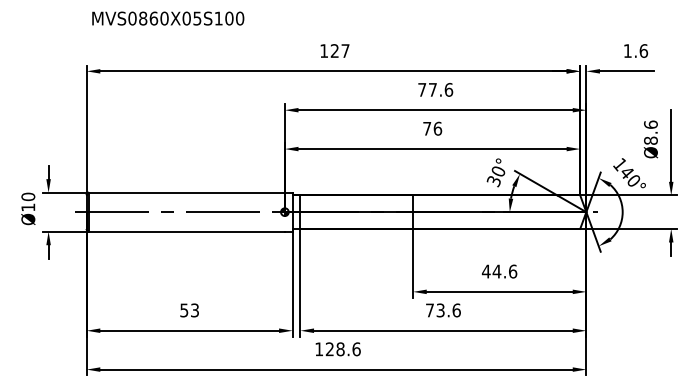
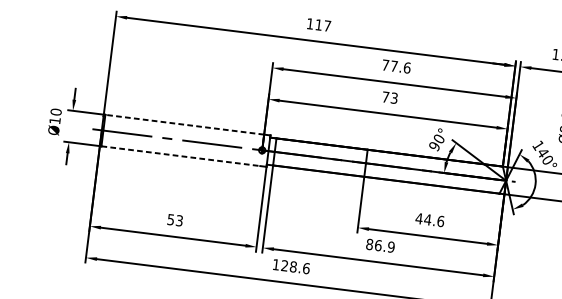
text: (334, 50) -> (318, 24), 127 -> 117
text: (437, 128) -> (394, 98), 76 -> 73
text: (493, 181) -> (434, 146), 30° -> 90°
line: (186, 192) -> (184, 124), solid -> dashed
line: (187, 231) -> (181, 156), solid -> dashed
text: (442, 310) -> (379, 245), 73.6 -> 86.9

